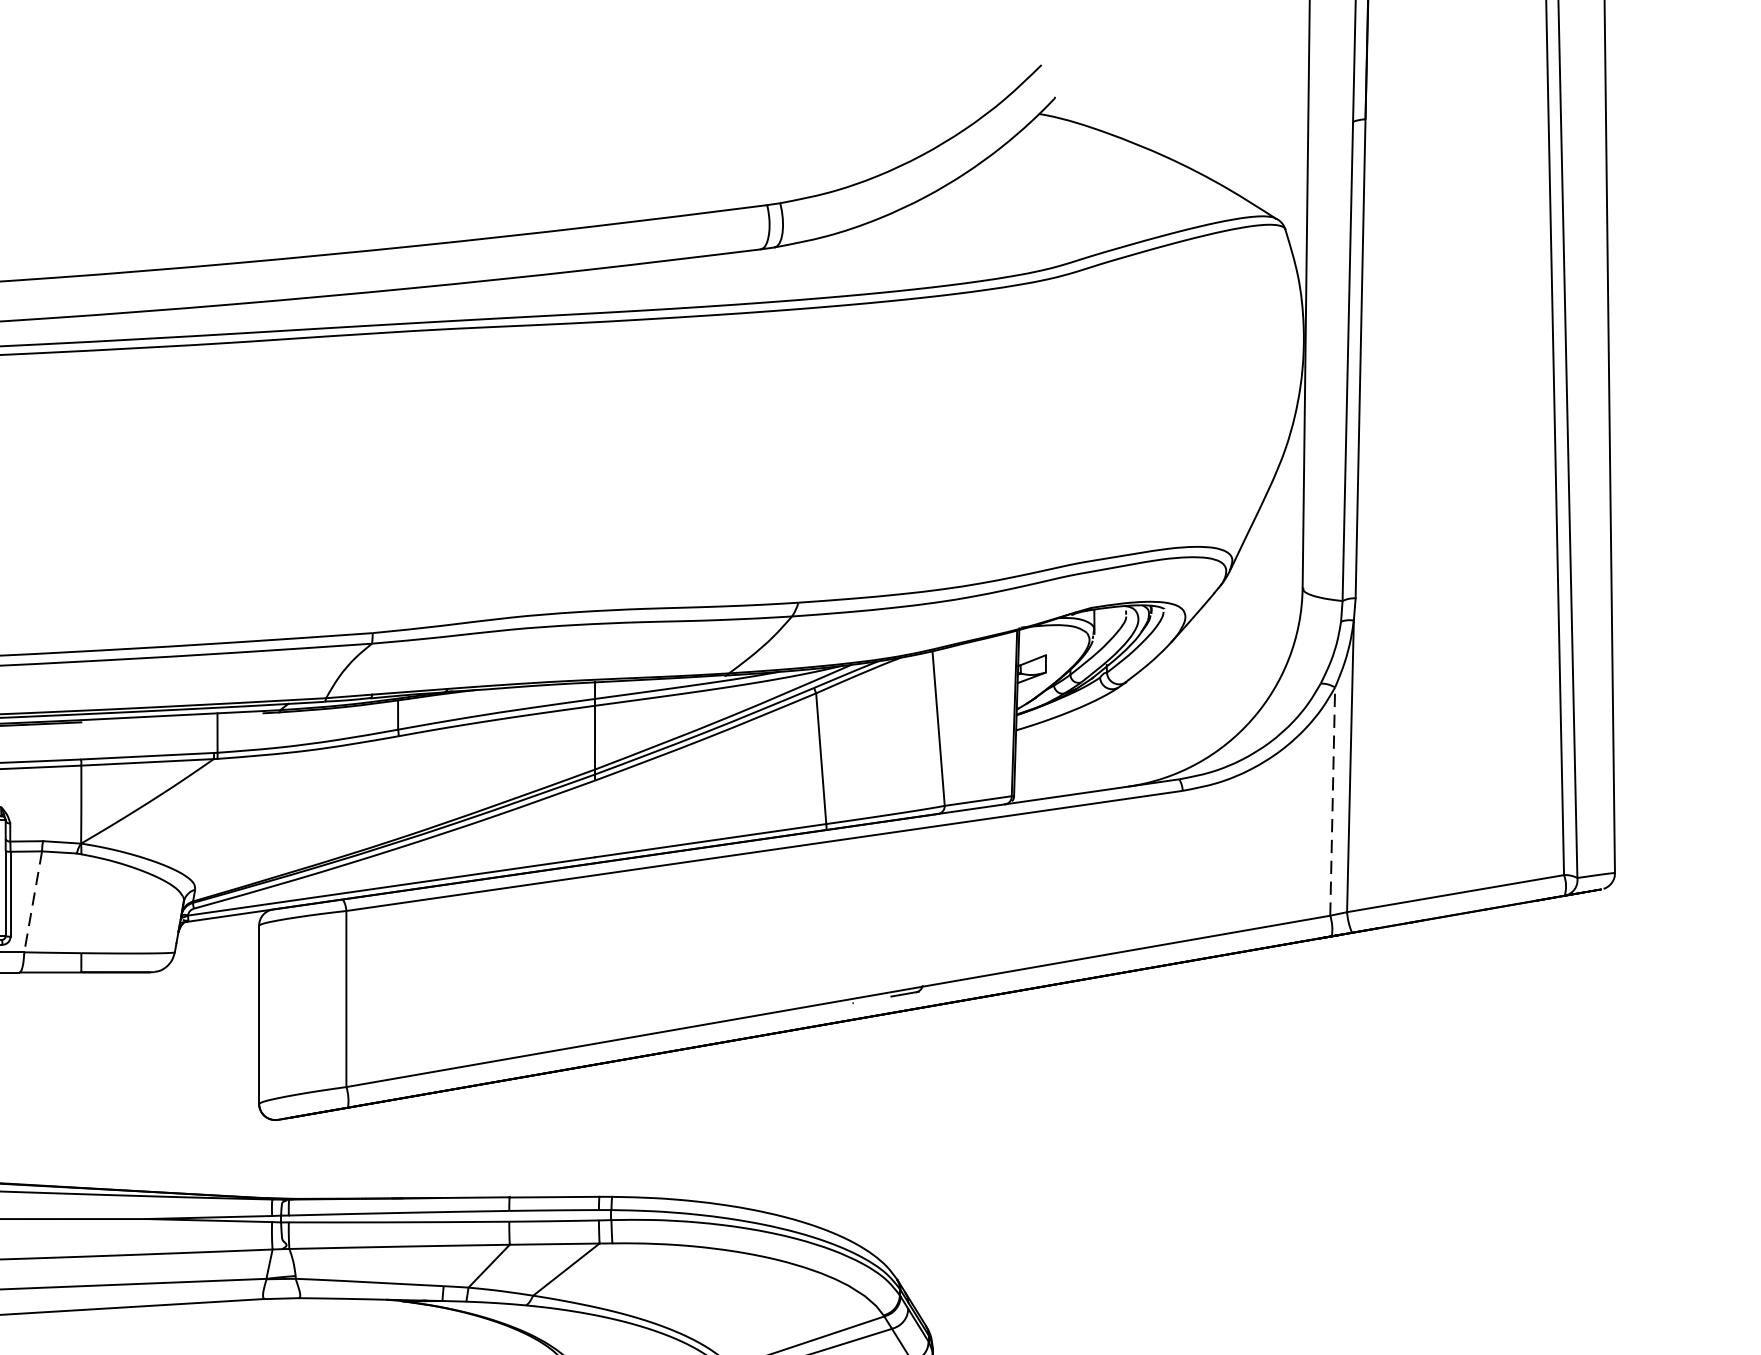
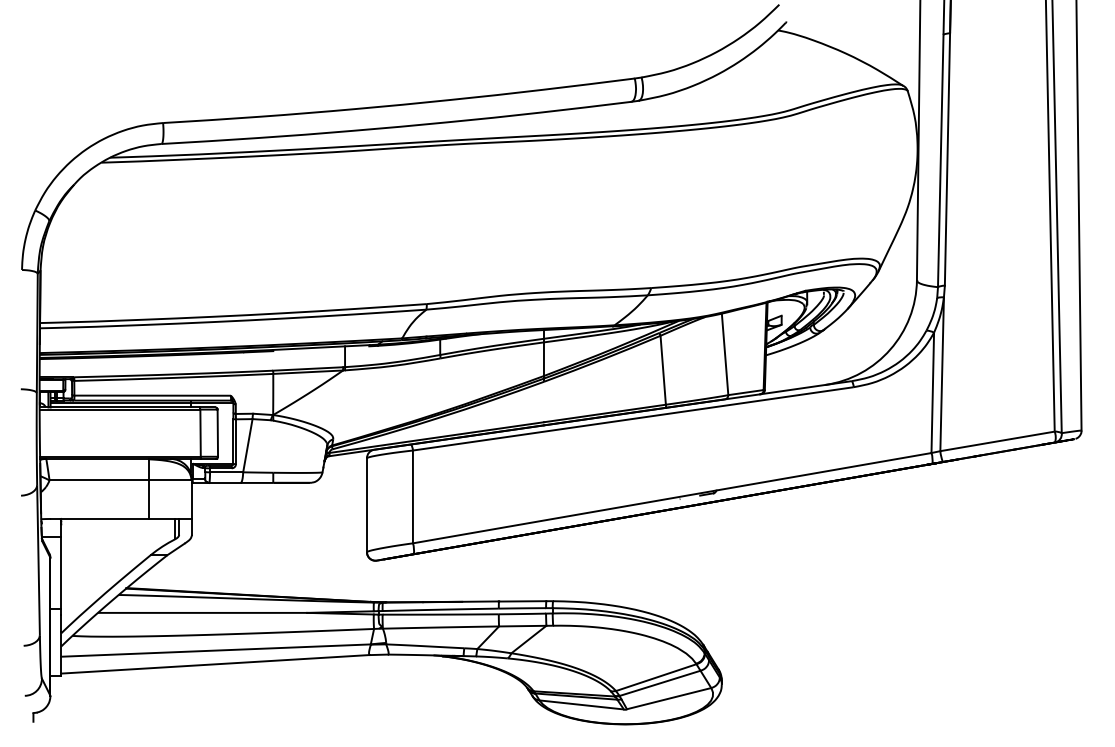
line: (1332, 800) -> (932, 392), dashed -> solid
line: (32, 903) -> (247, 446), dashed -> solid

